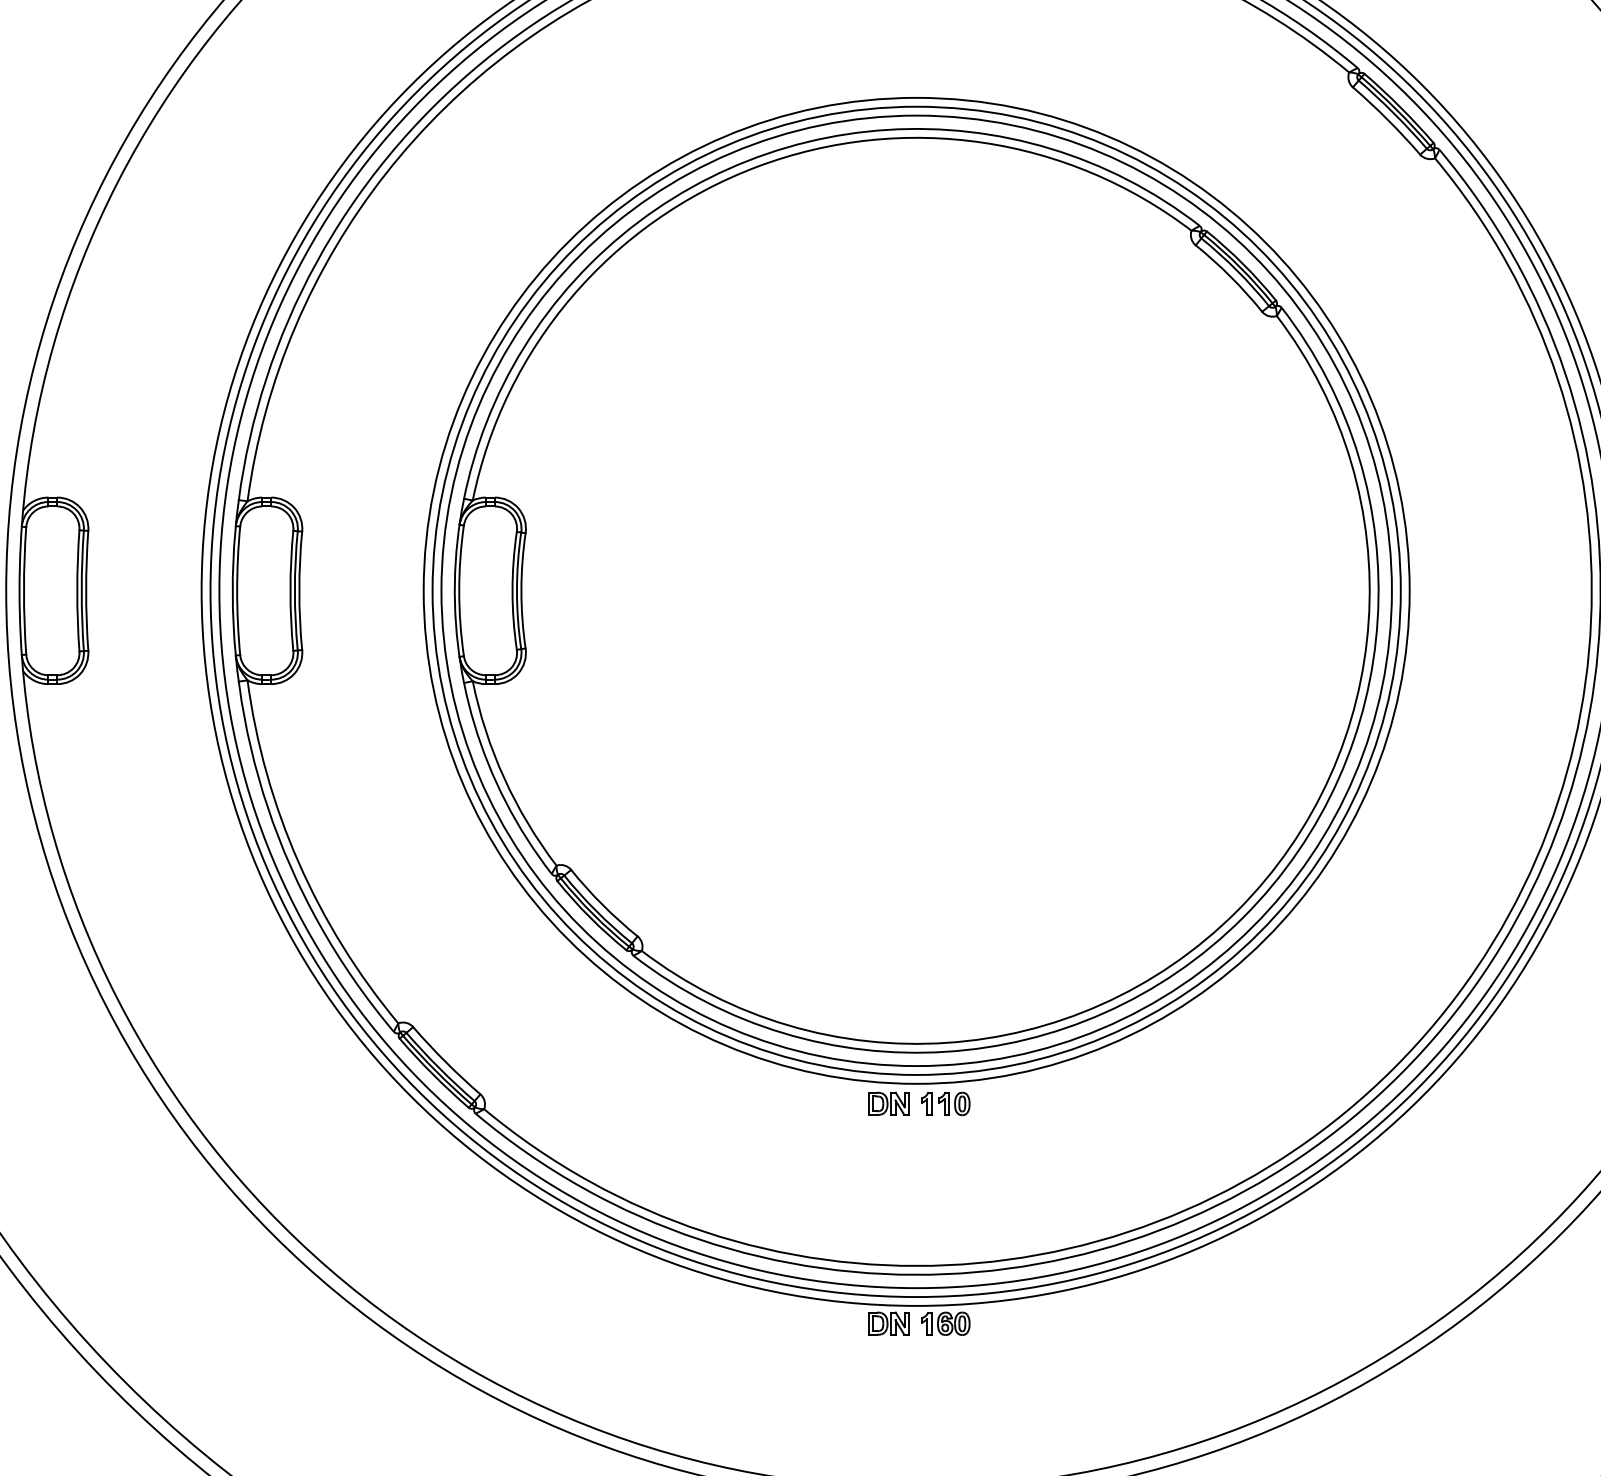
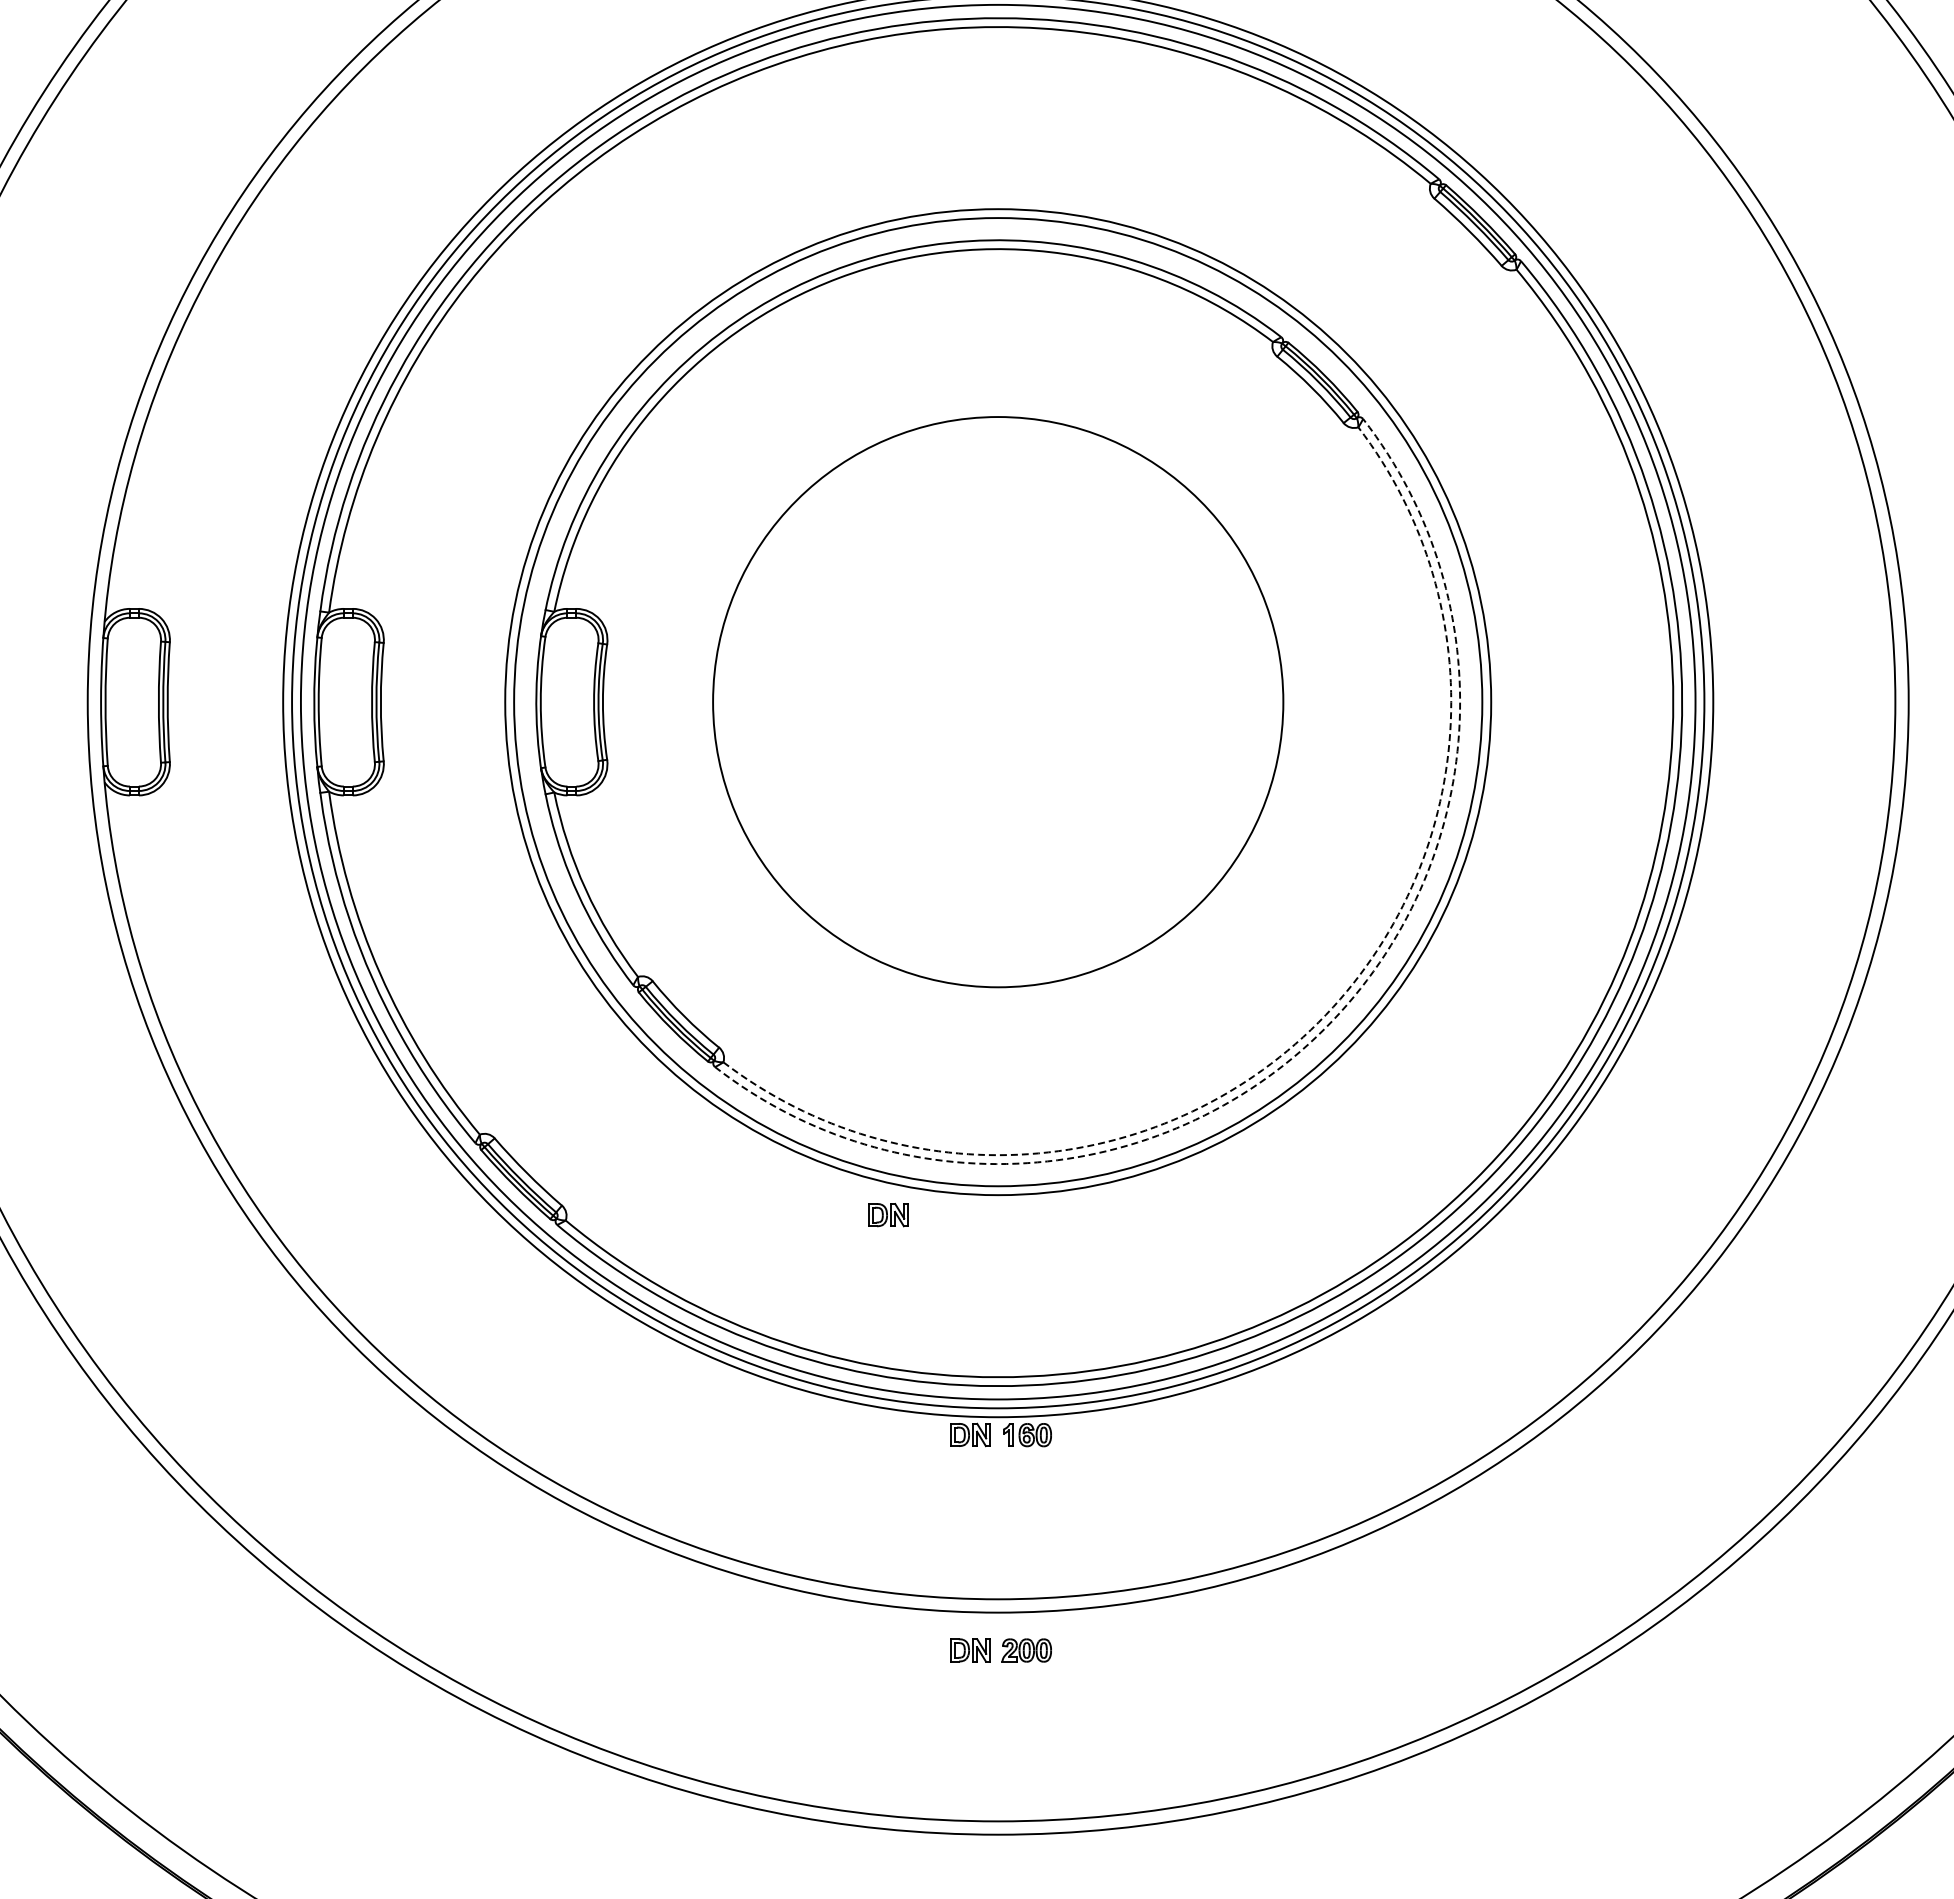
circle: (916, 590) -> (998, 701), size x0.6
arc: (1236, 911) -> (1318, 1022), solid -> dashed
arc: (1242, 917) -> (1324, 1028), solid -> dashed
part: (888, 1104) -> (888, 1215), moved
part: (945, 1104) -> (1027, 1215), removed

